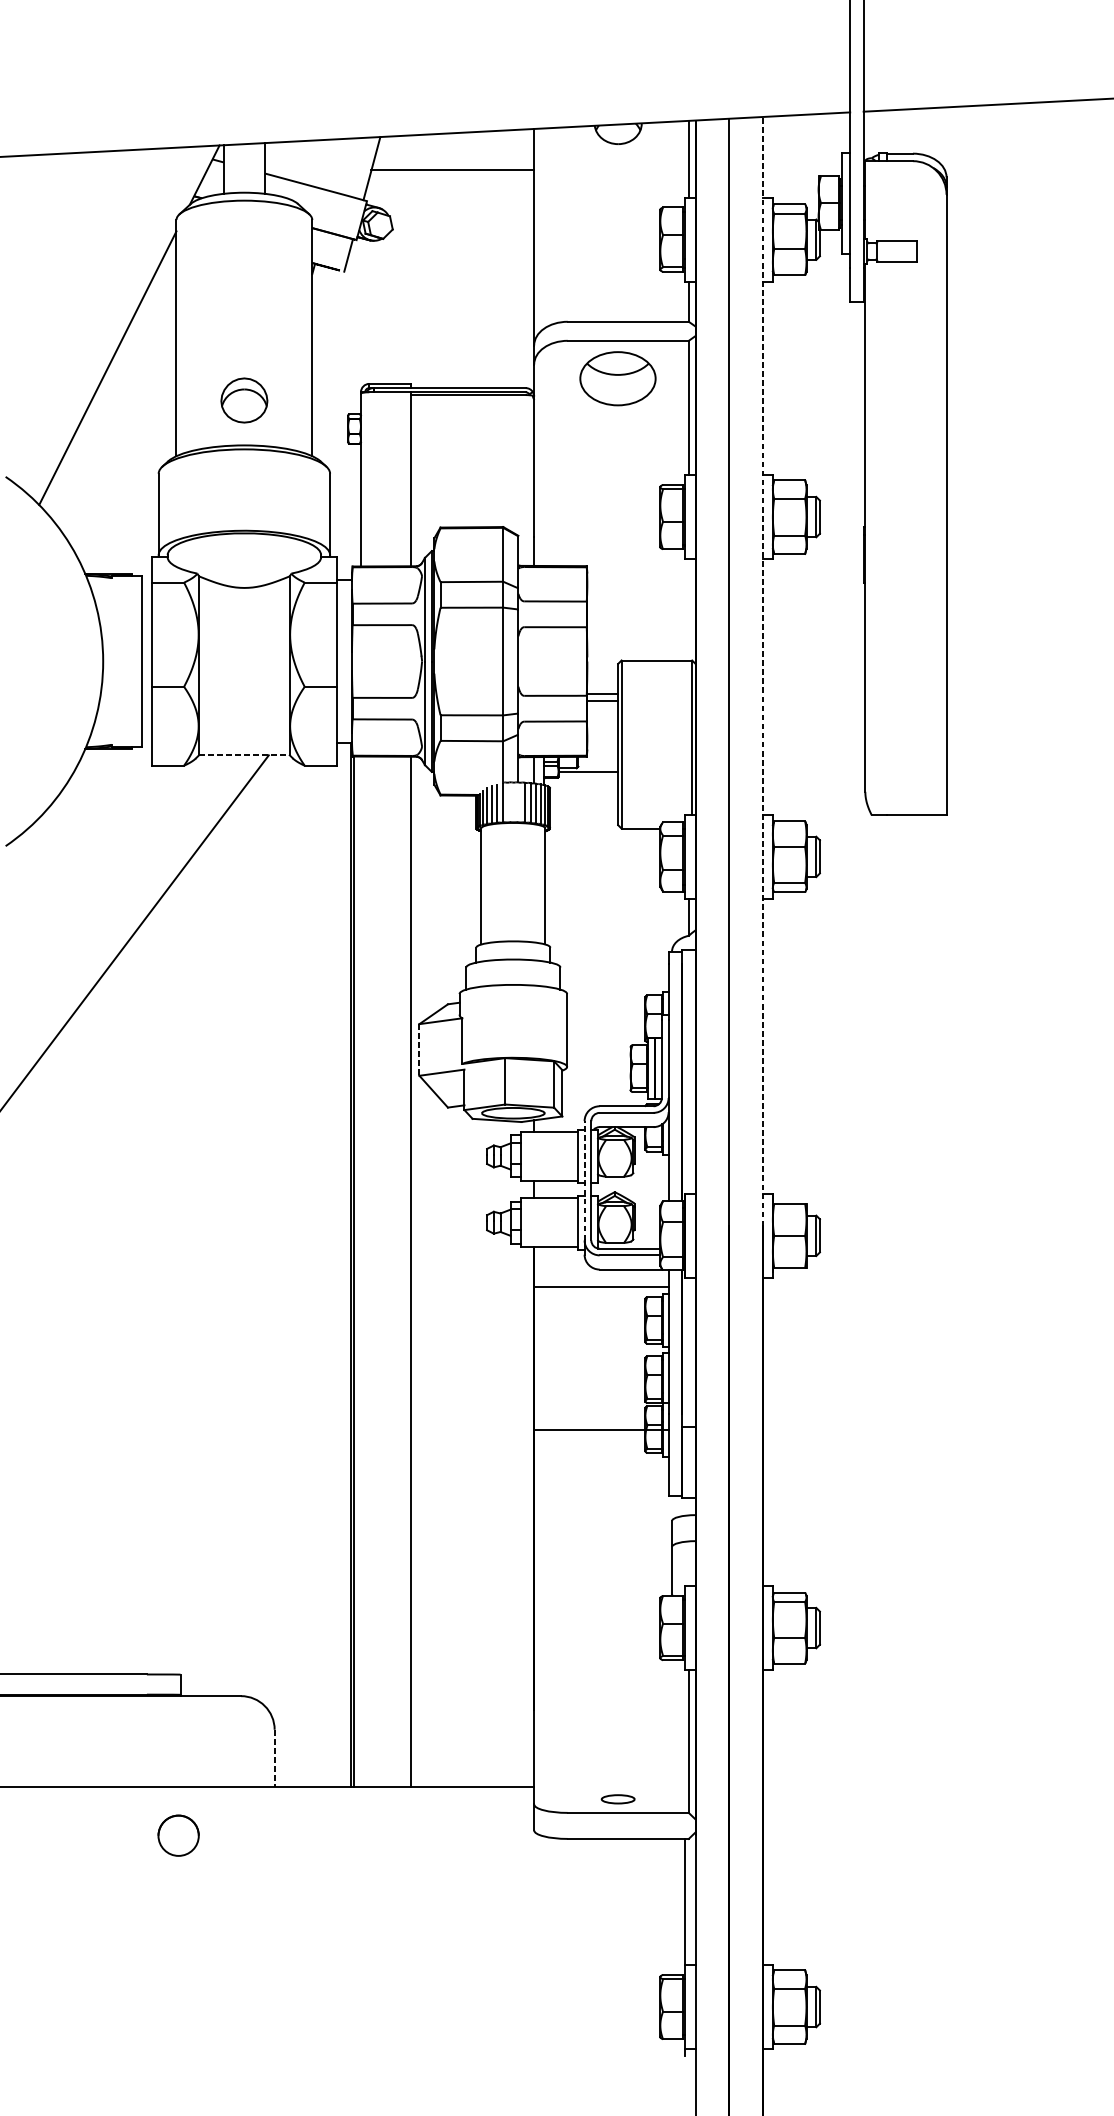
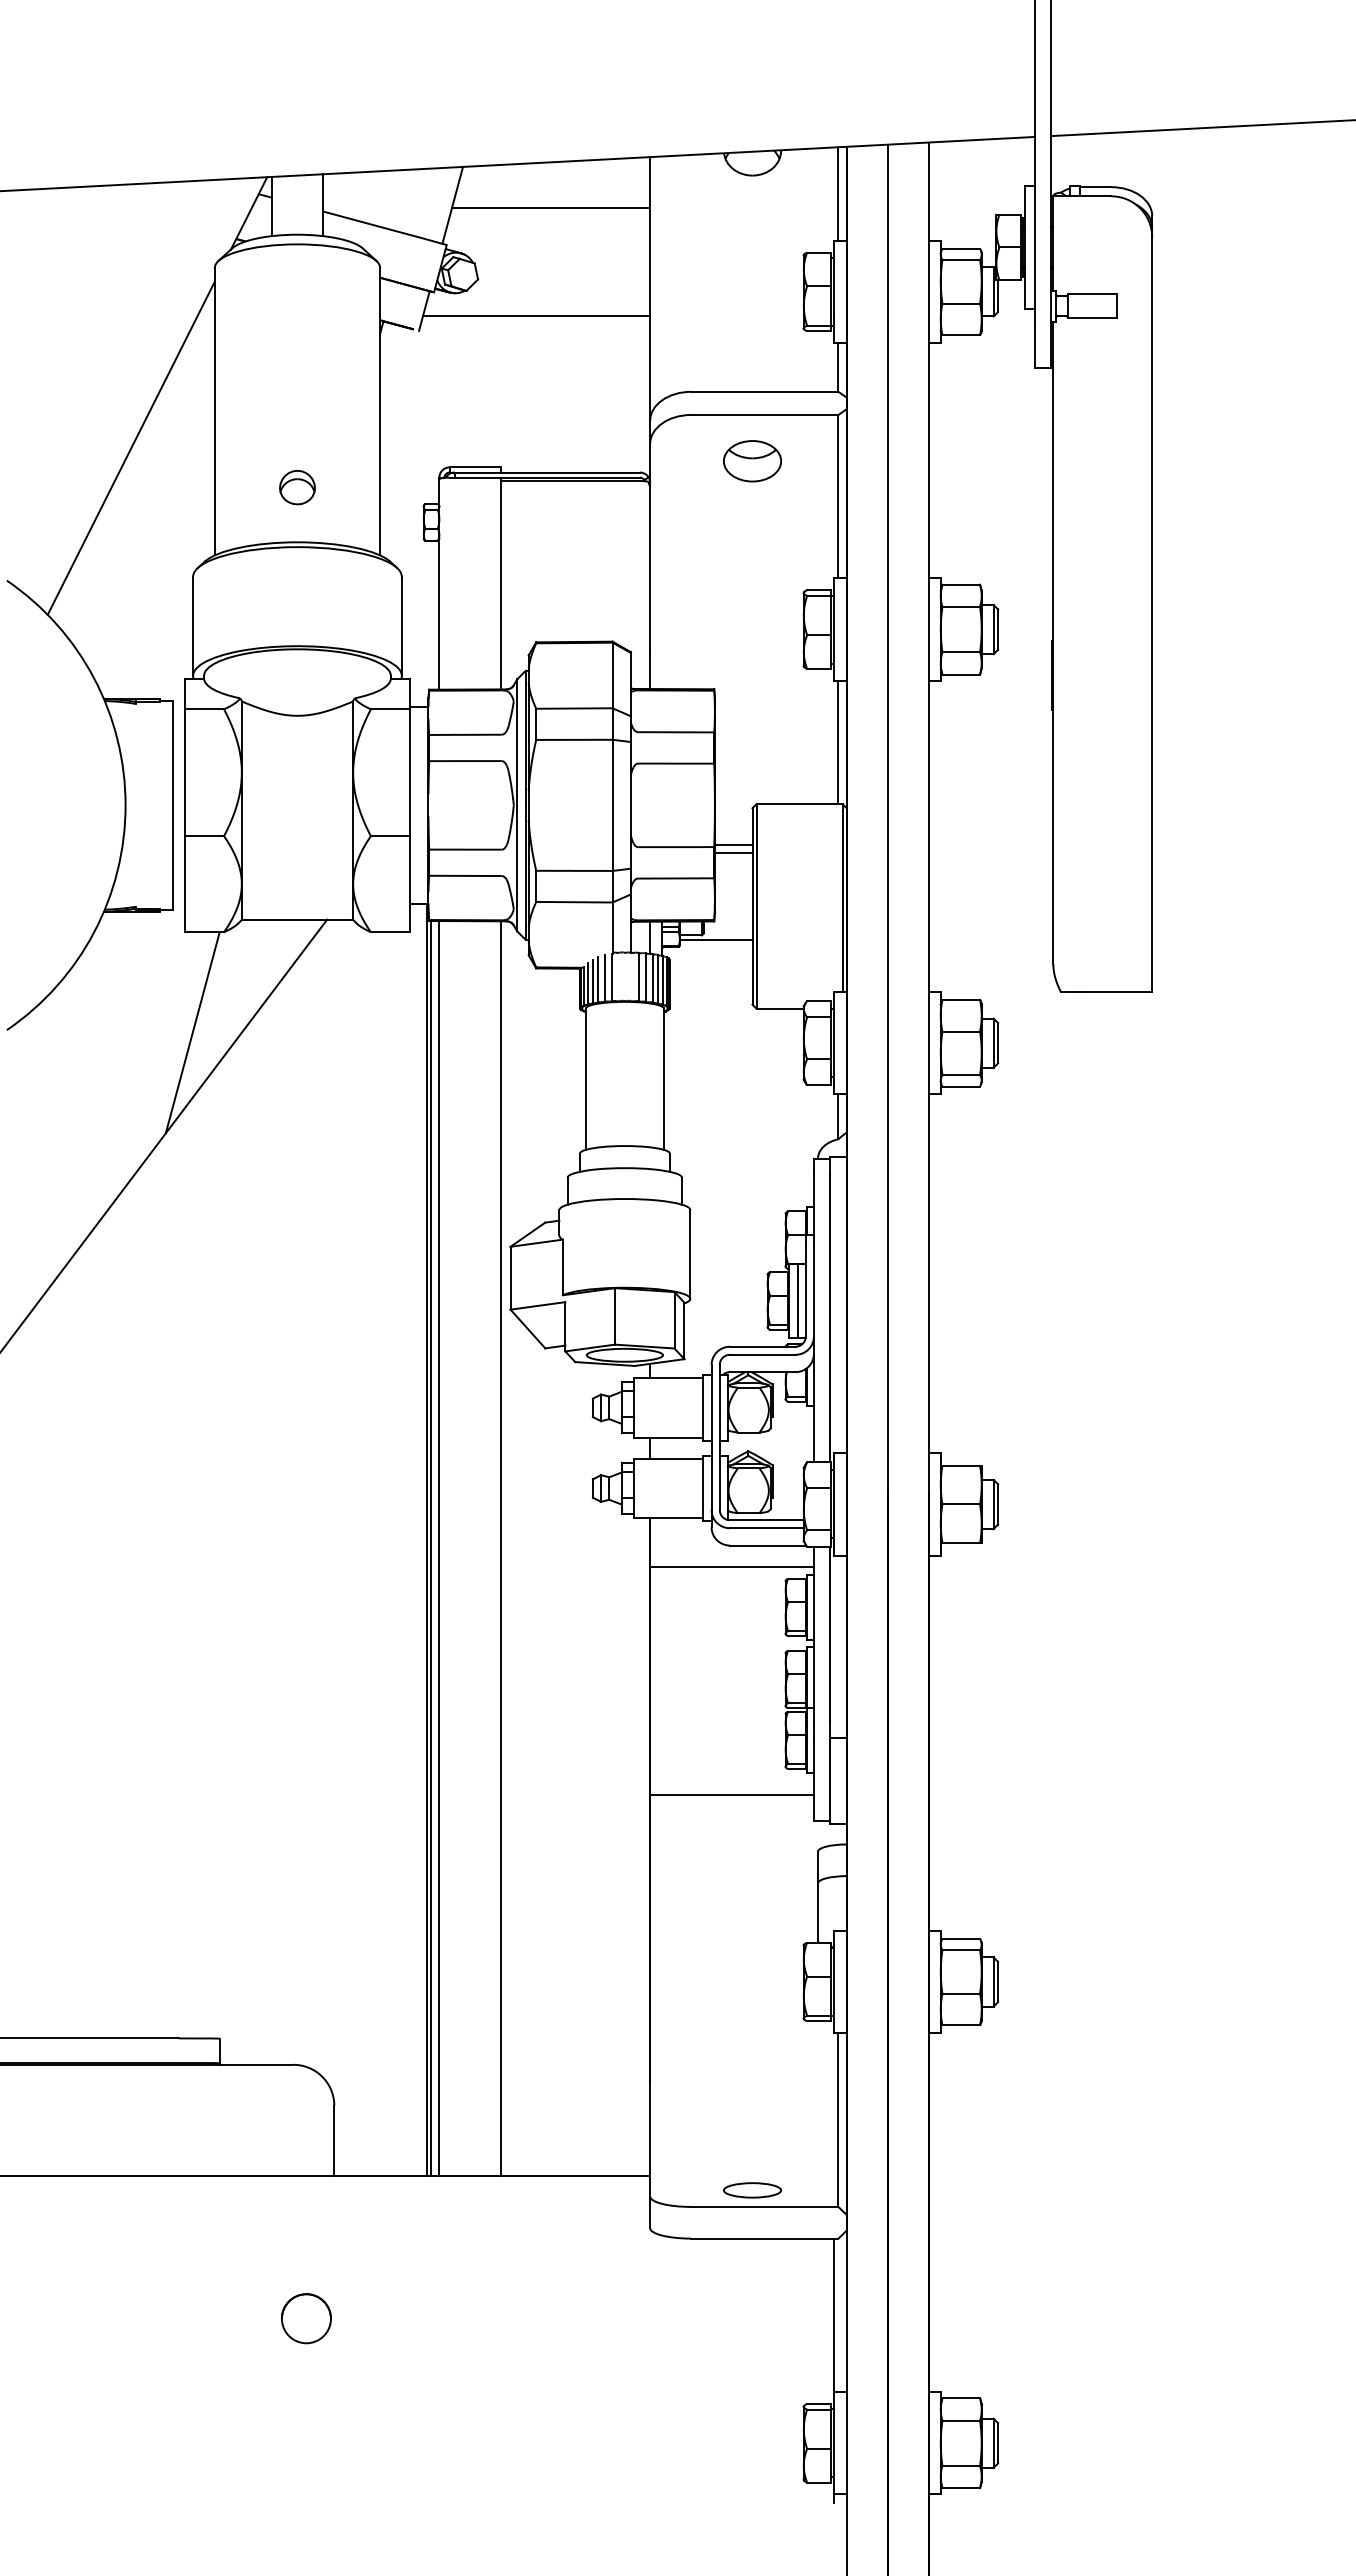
line: (440, 259) -> (536, 316), added
part: (618, 379) -> (752, 461), size x0.62
part: (244, 400) -> (297, 487), size x0.62
line: (688, 609) -> (838, 742), added
line: (762, 671) -> (928, 817), dashed -> solid
line: (244, 755) -> (297, 919), dashed -> solid
line: (158, 848) -> (192, 1032), added
line: (419, 1050) -> (510, 1278), dashed -> solid
line: (584, 1180) -> (711, 1437), dashed -> solid
line: (361, 1272) -> (439, 1548), added
line: (600, 1429) -> (731, 1794), moved
line: (274, 1758) -> (334, 2140), dashed -> solid
part: (618, 1799) -> (752, 2190), size x1.43
circle: (178, 1835) -> (306, 2318), moved

